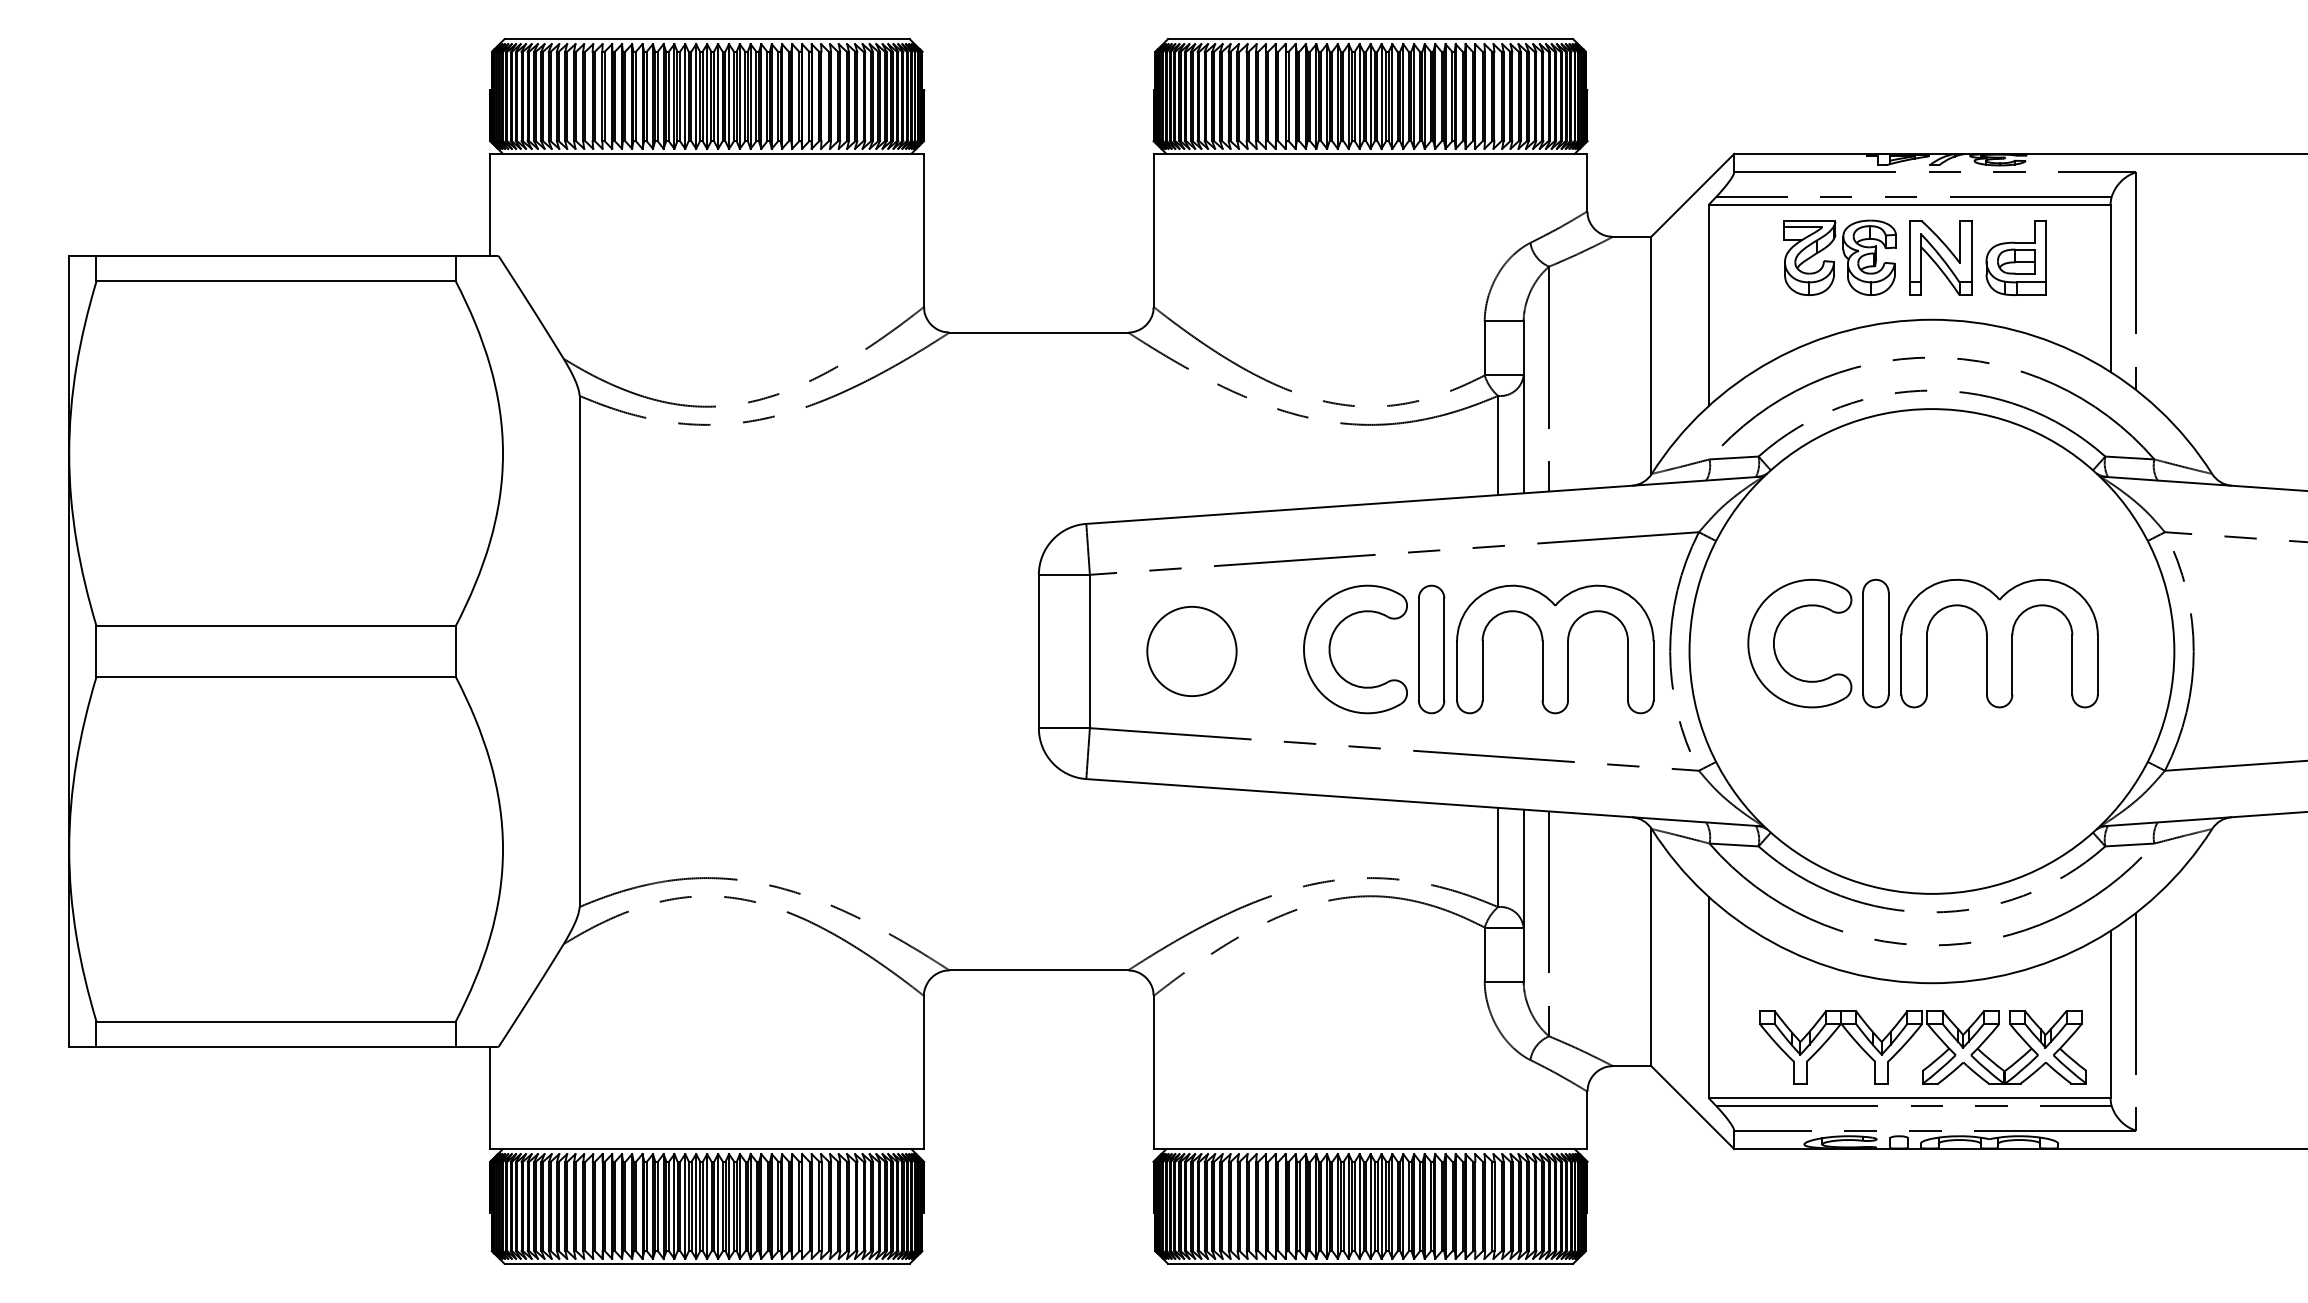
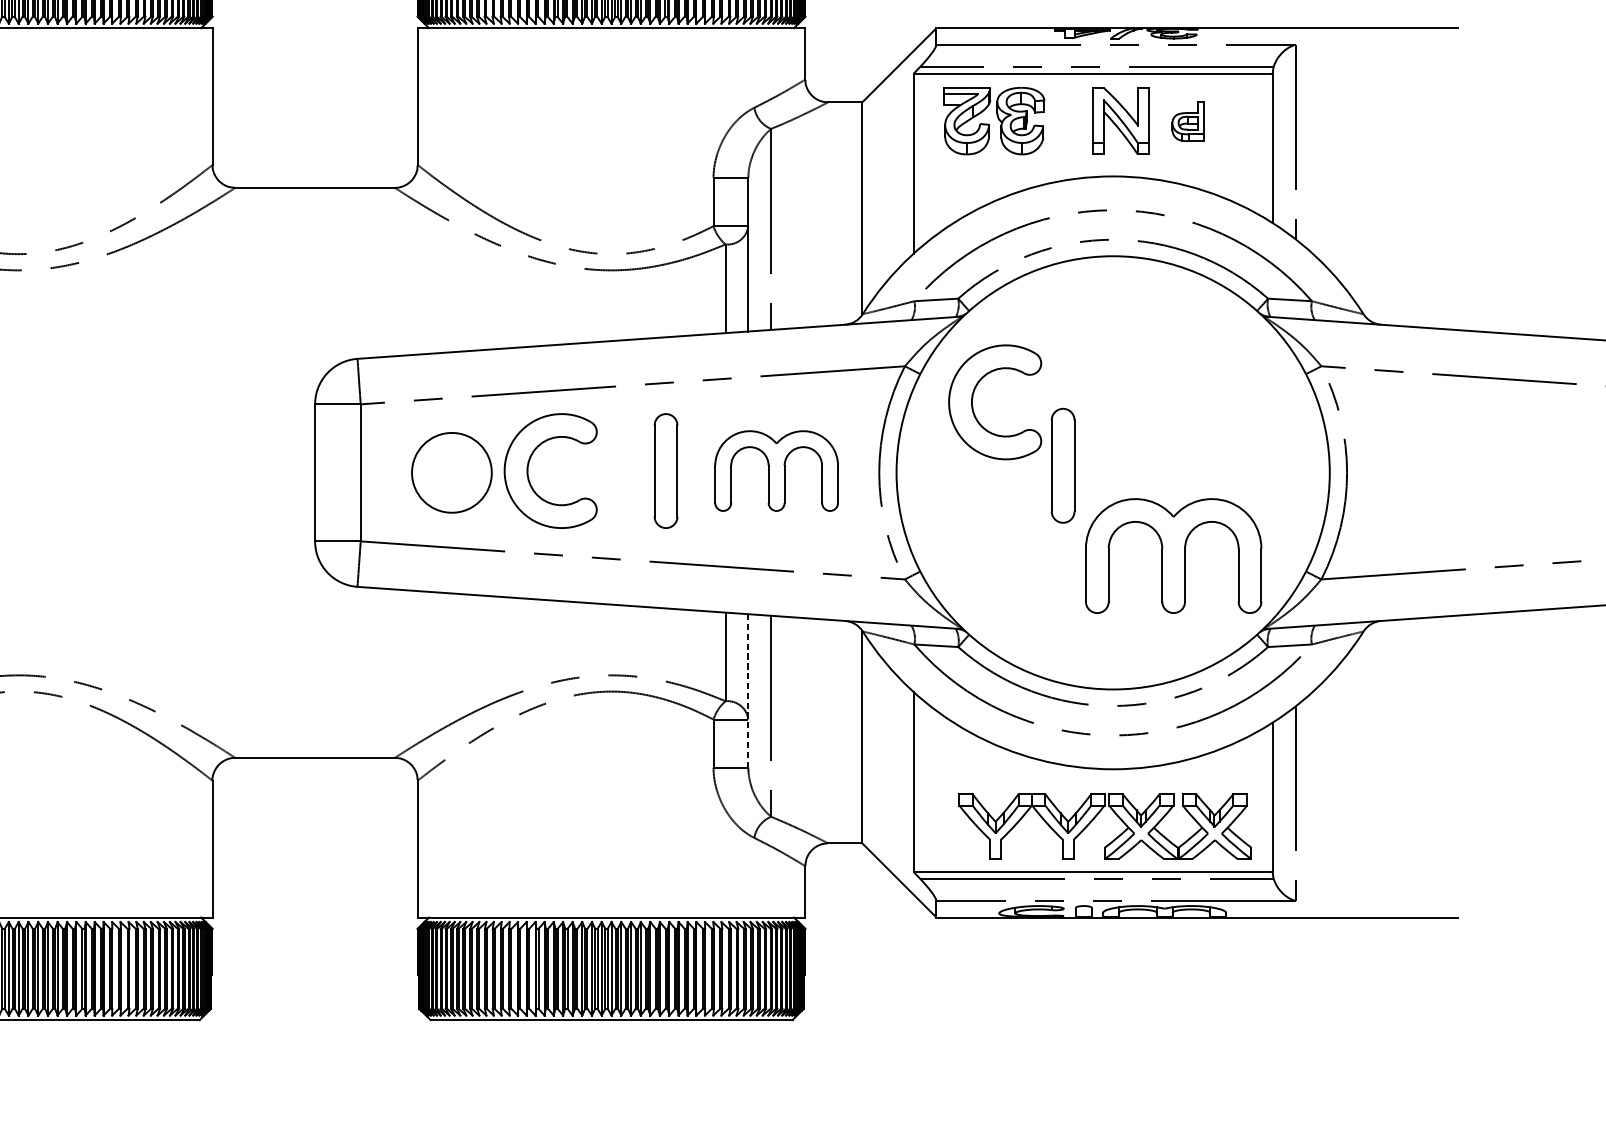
part: (1839, 257) -> (993, 120), moved
part: (2015, 257) -> (1187, 120), size x0.6
part: (1775, 638) -> (973, 397), moved
part: (1331, 642) -> (529, 464), moved
part: (1999, 643) -> (1173, 555), moved
part: (1555, 649) -> (776, 471), size x0.7
line: (1523, 895) -> (748, 690), solid -> dashed

